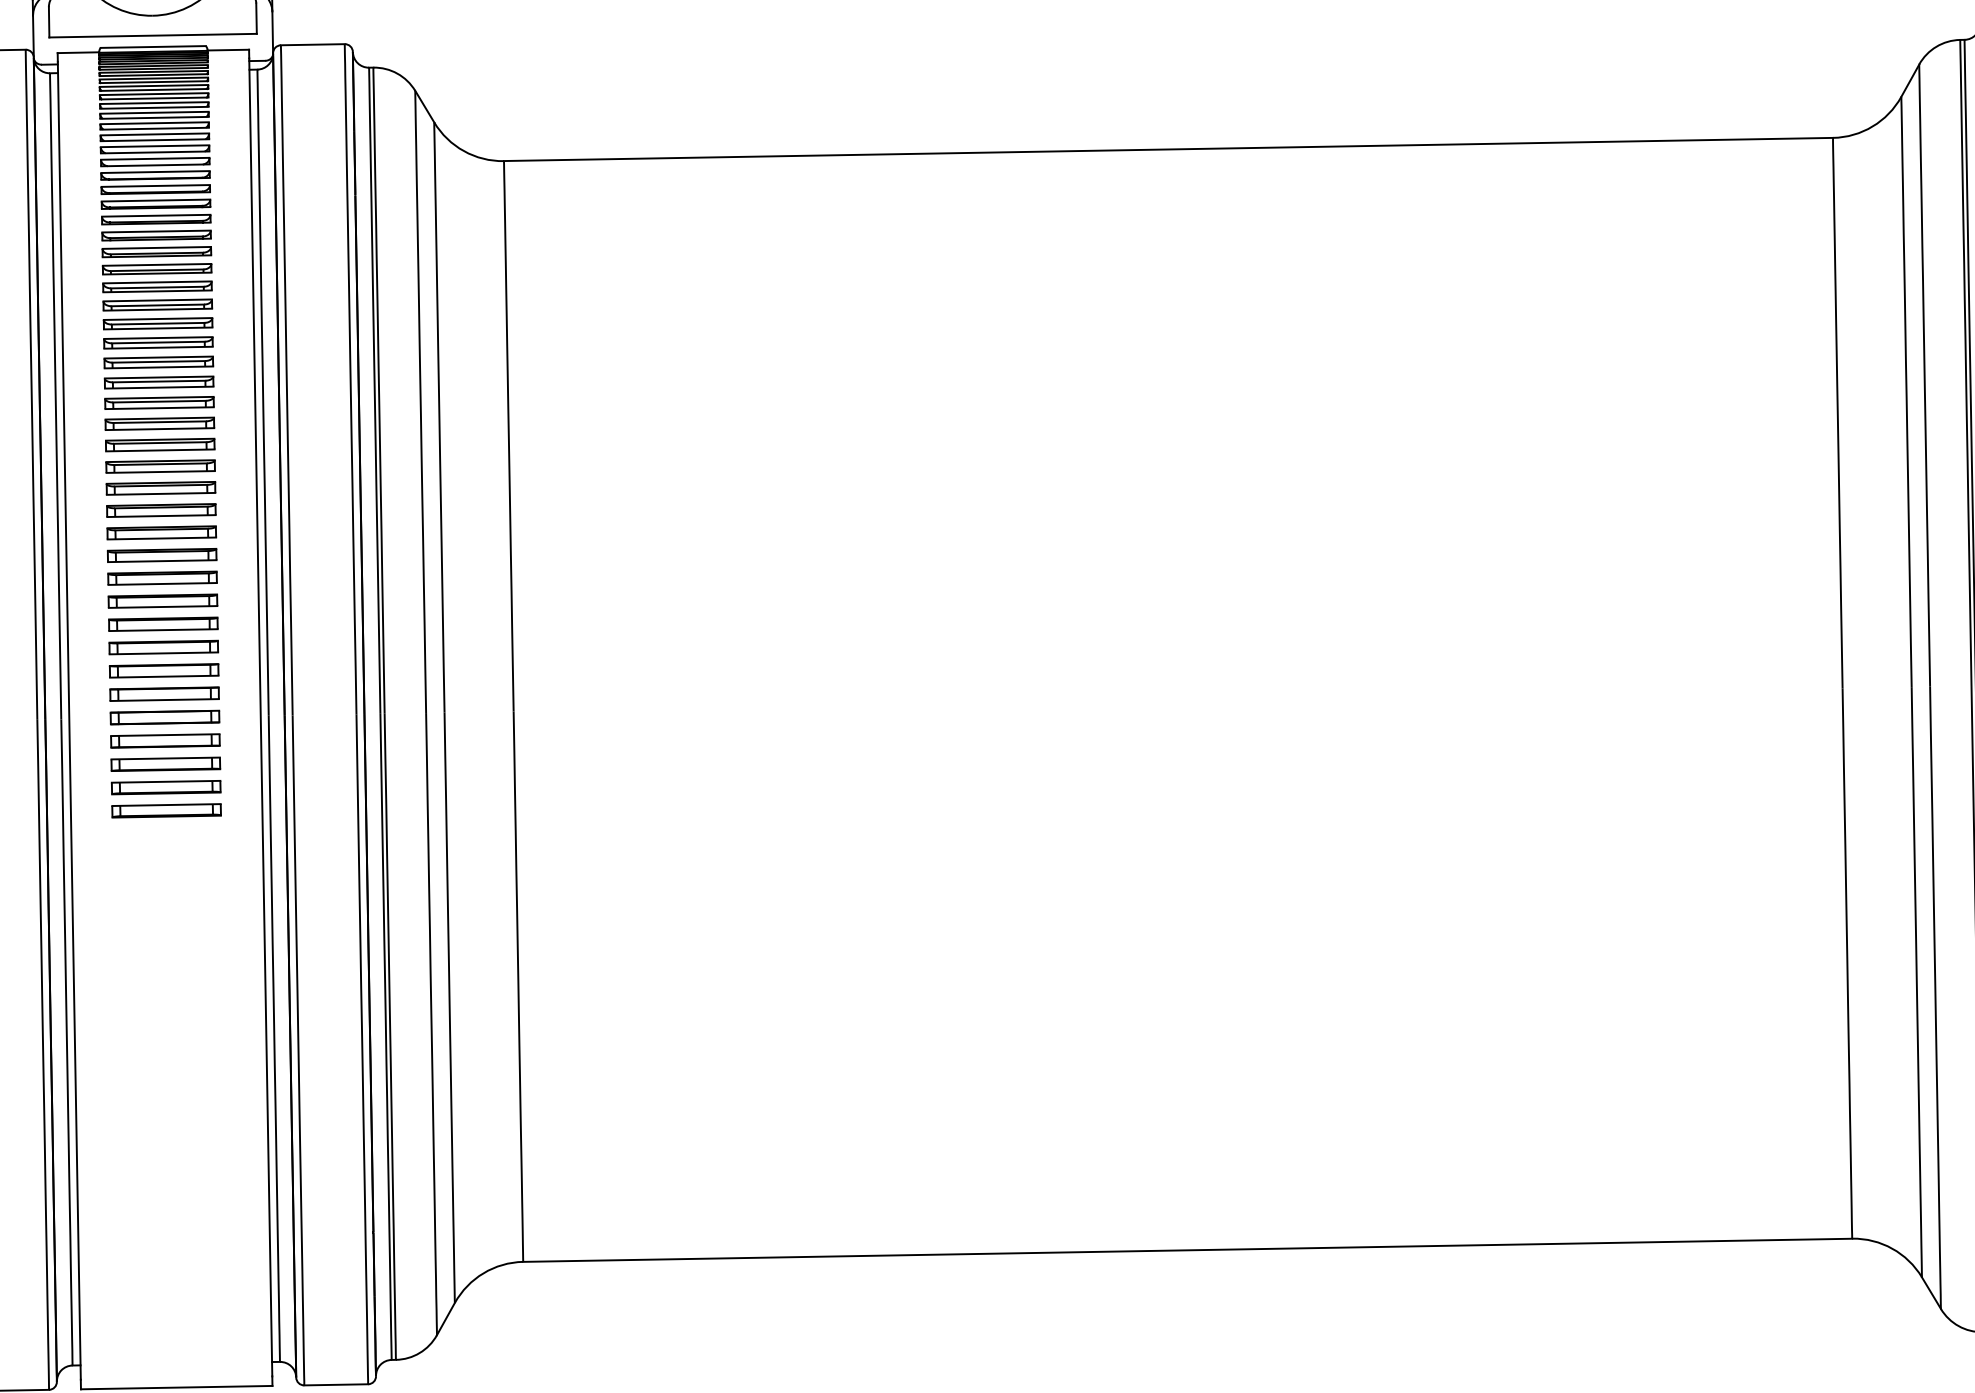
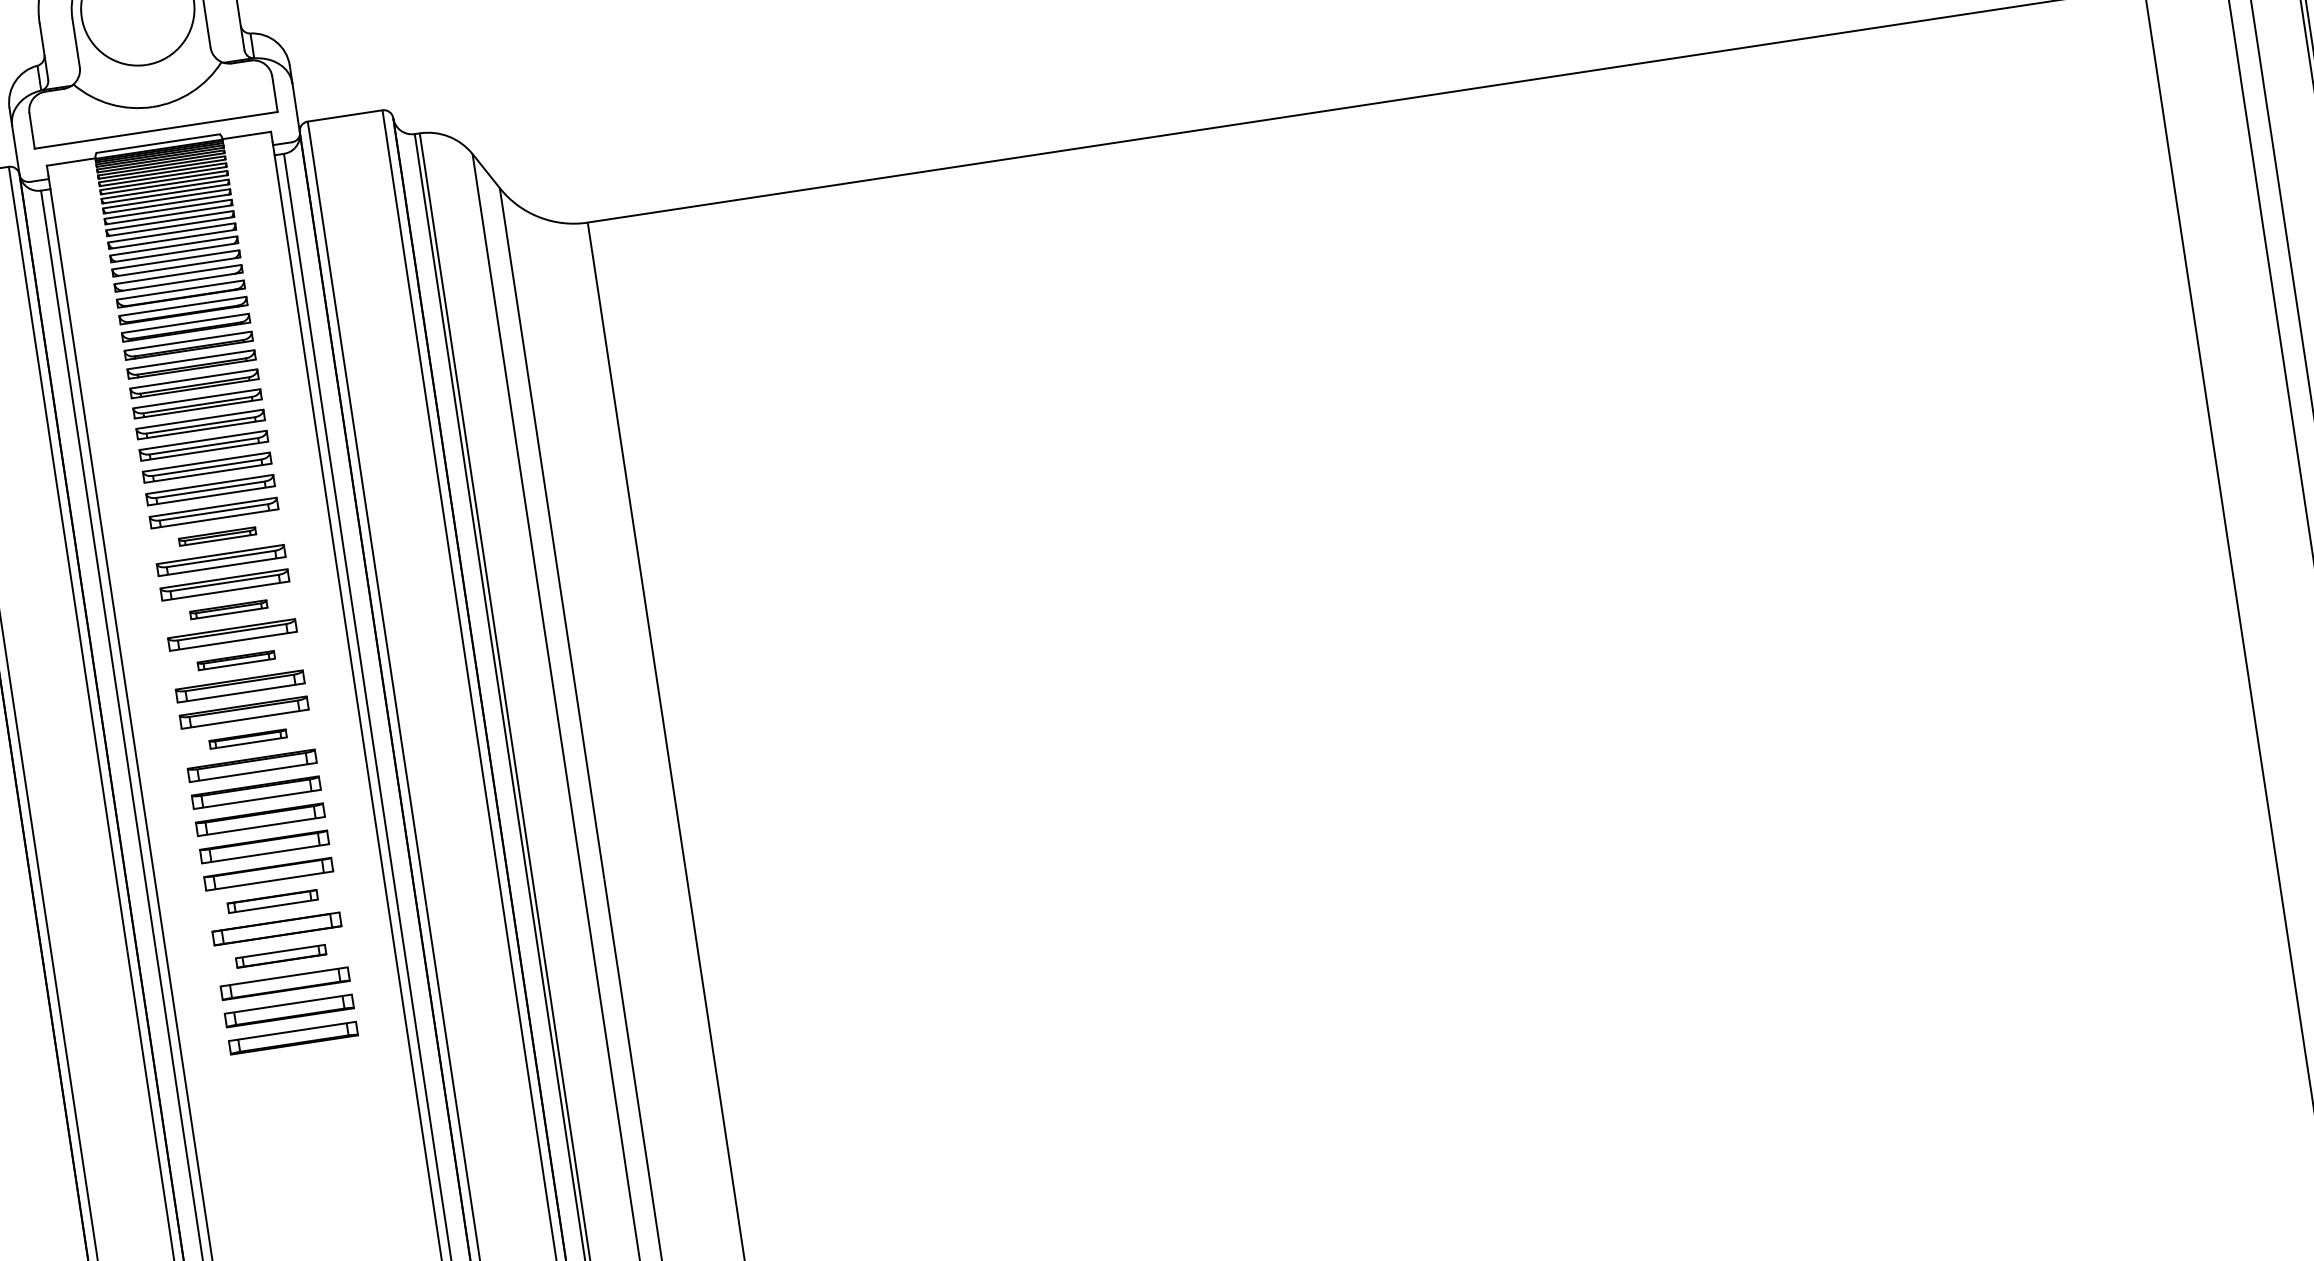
part: (158, 382) -> (216, 536), size x0.6
part: (160, 444) -> (228, 609), size x0.6
part: (160, 488) -> (235, 660), size x0.6
part: (161, 555) -> (247, 739), size x0.6
part: (164, 693) -> (272, 900), size x0.7
part: (165, 740) -> (281, 955), size x0.7

